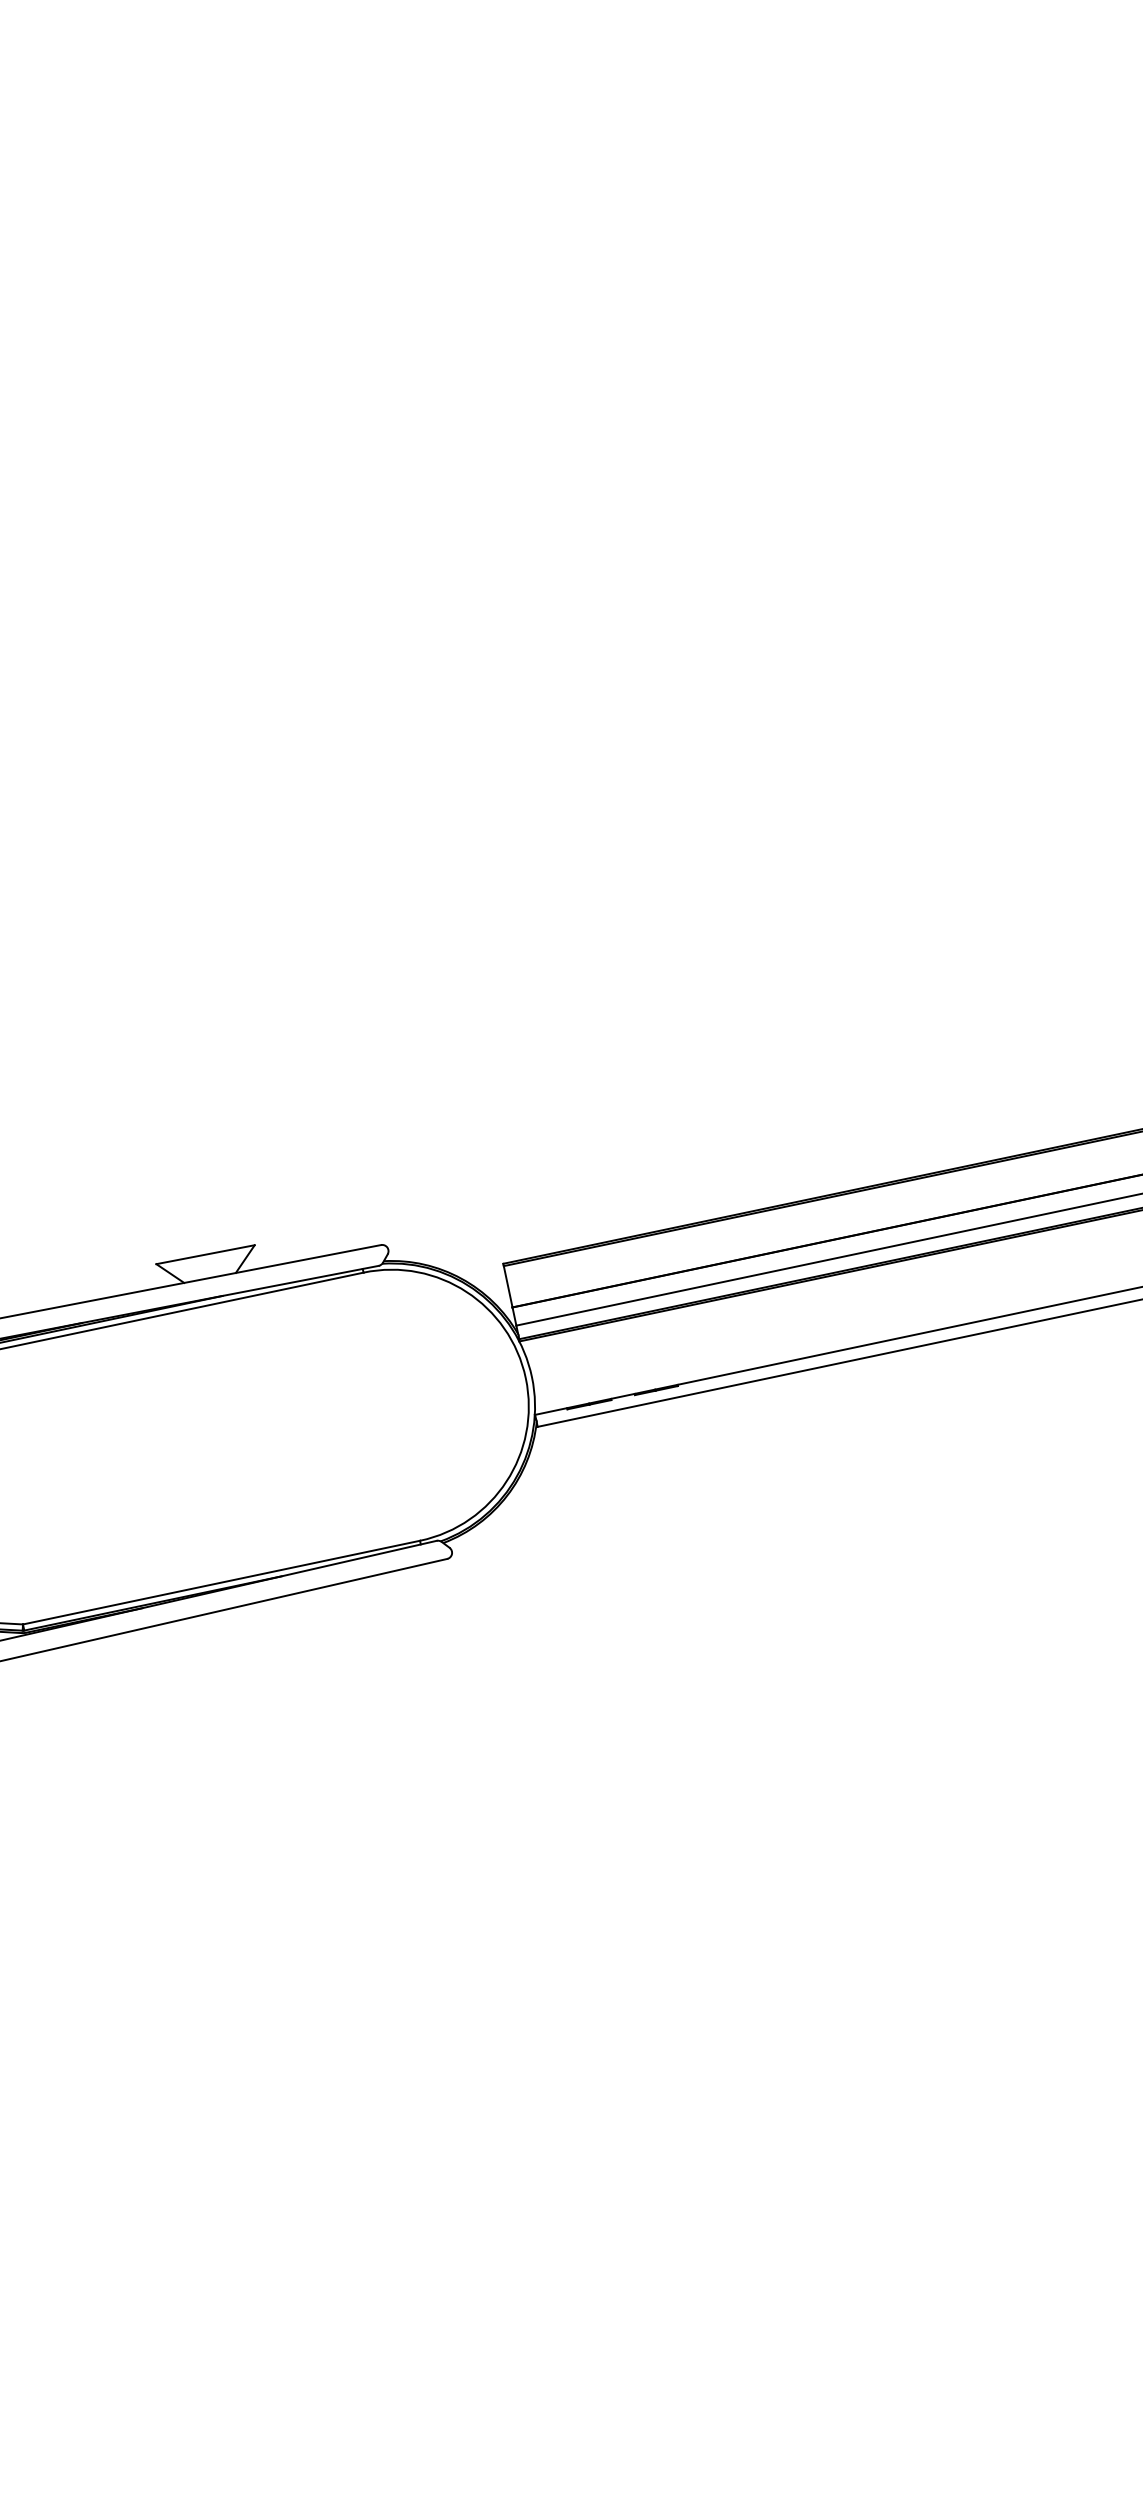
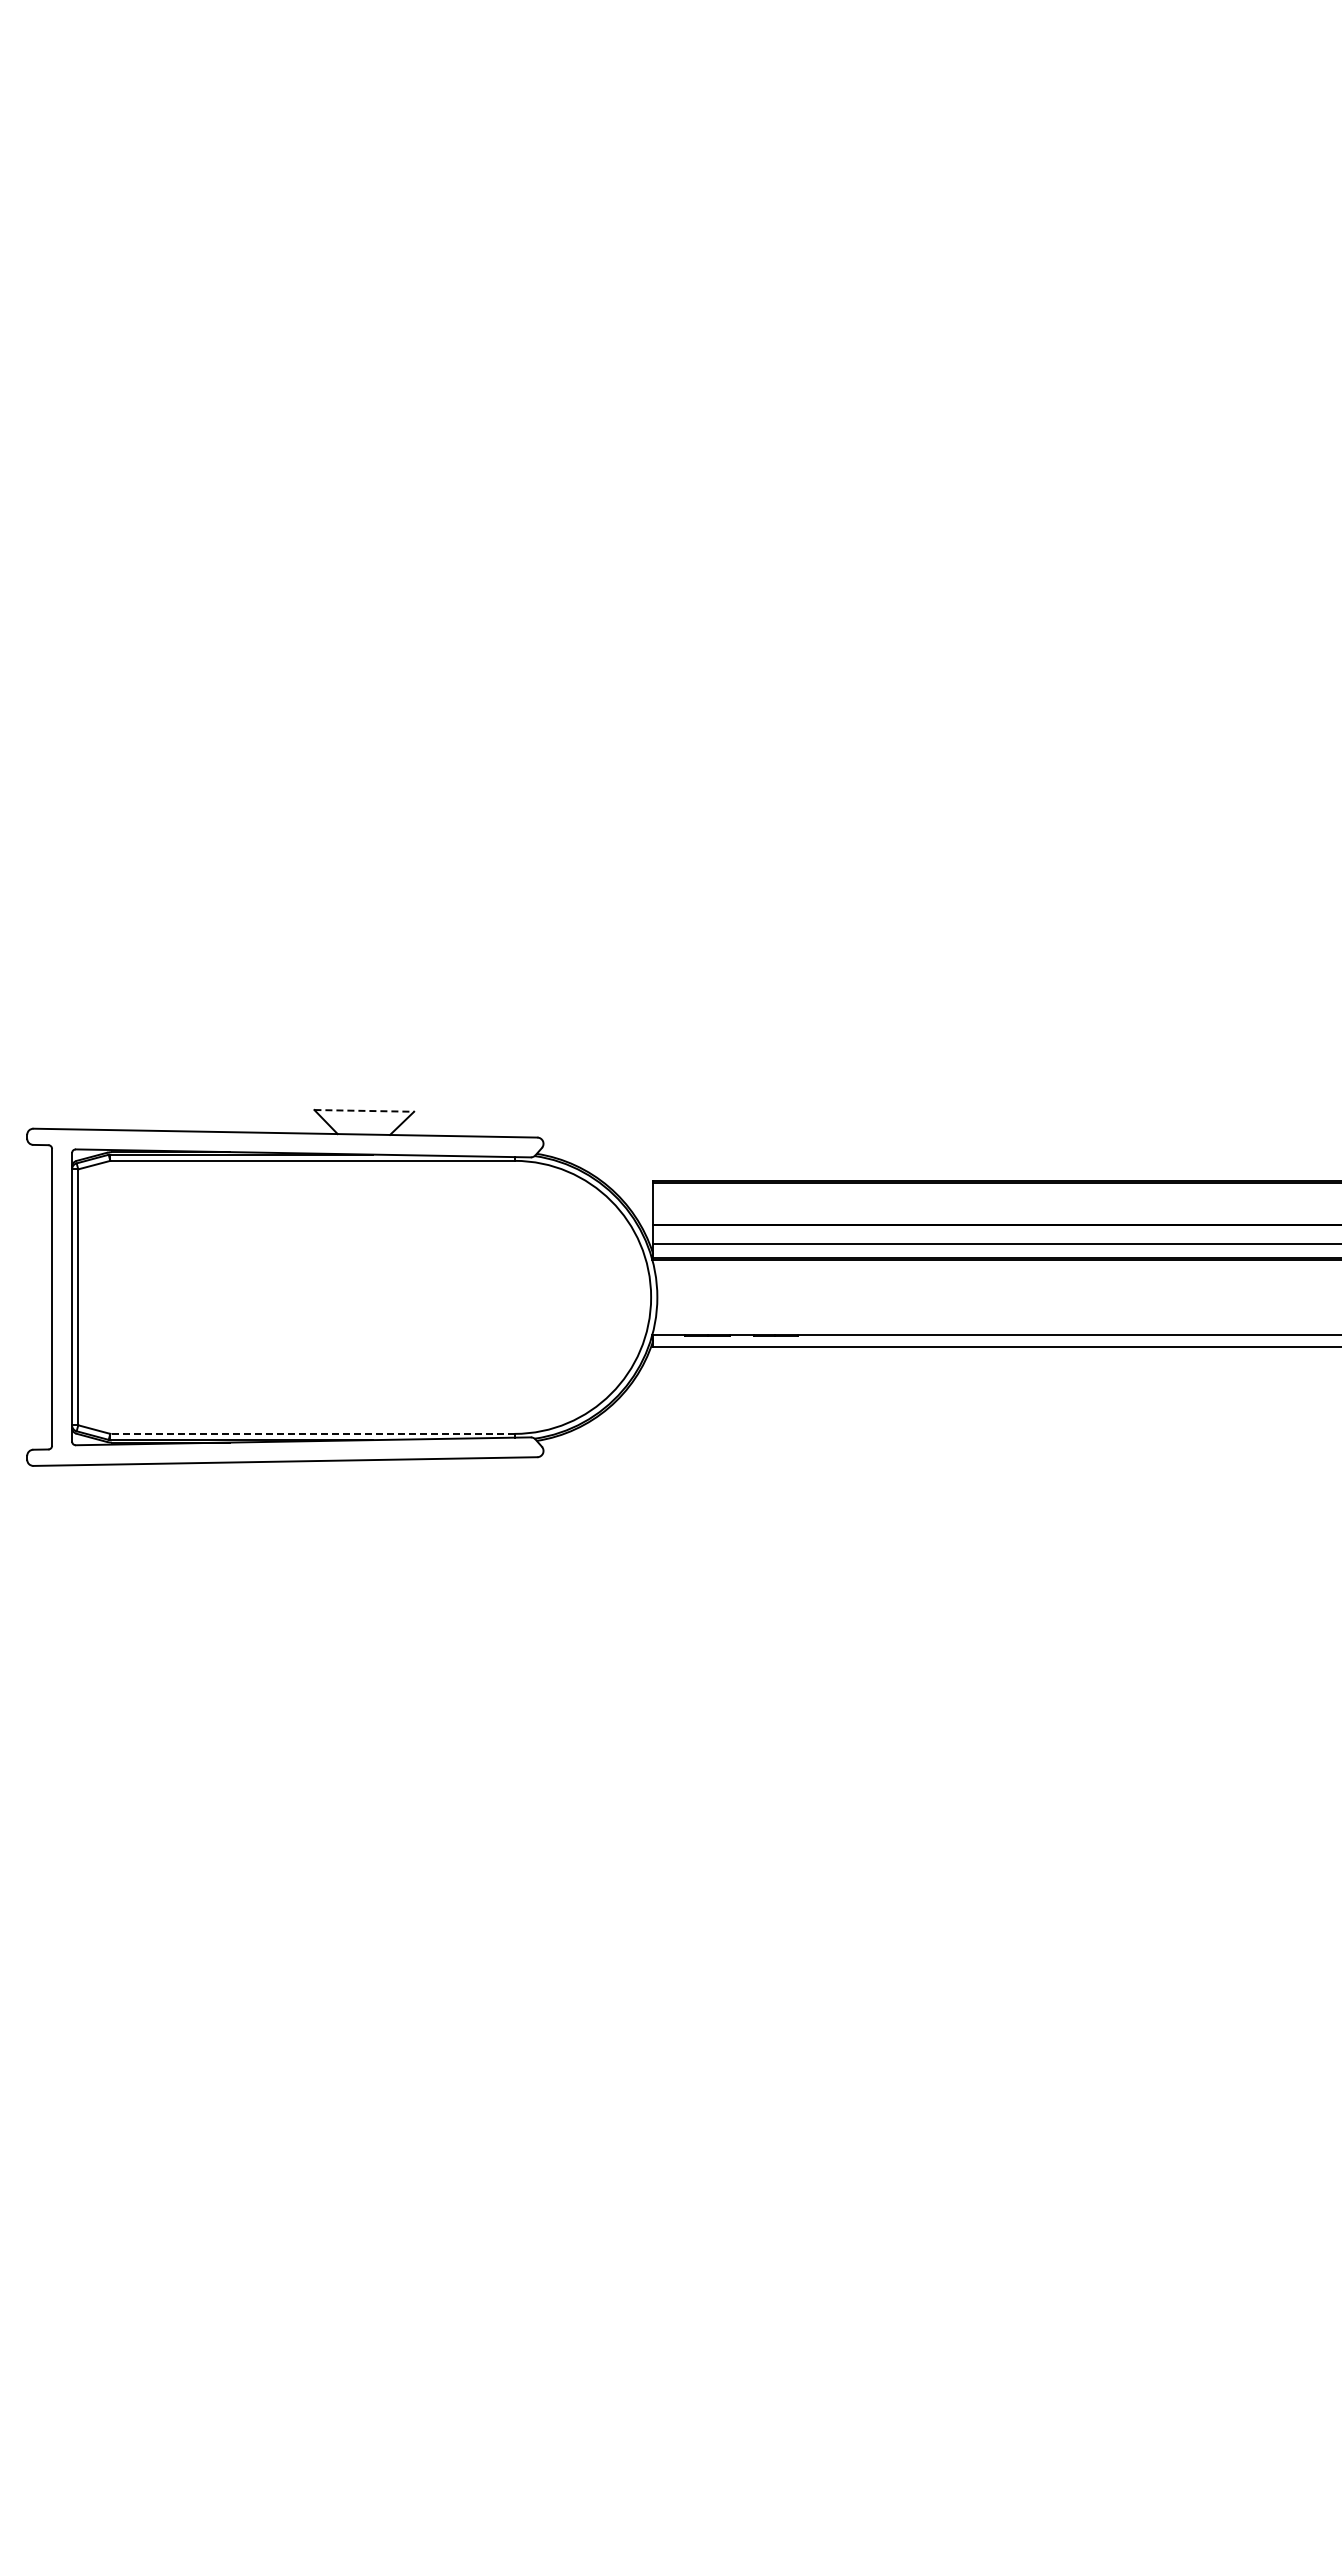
line: (205, 1254) -> (364, 1110), solid -> dashed
line: (220, 1582) -> (311, 1433), solid -> dashed

